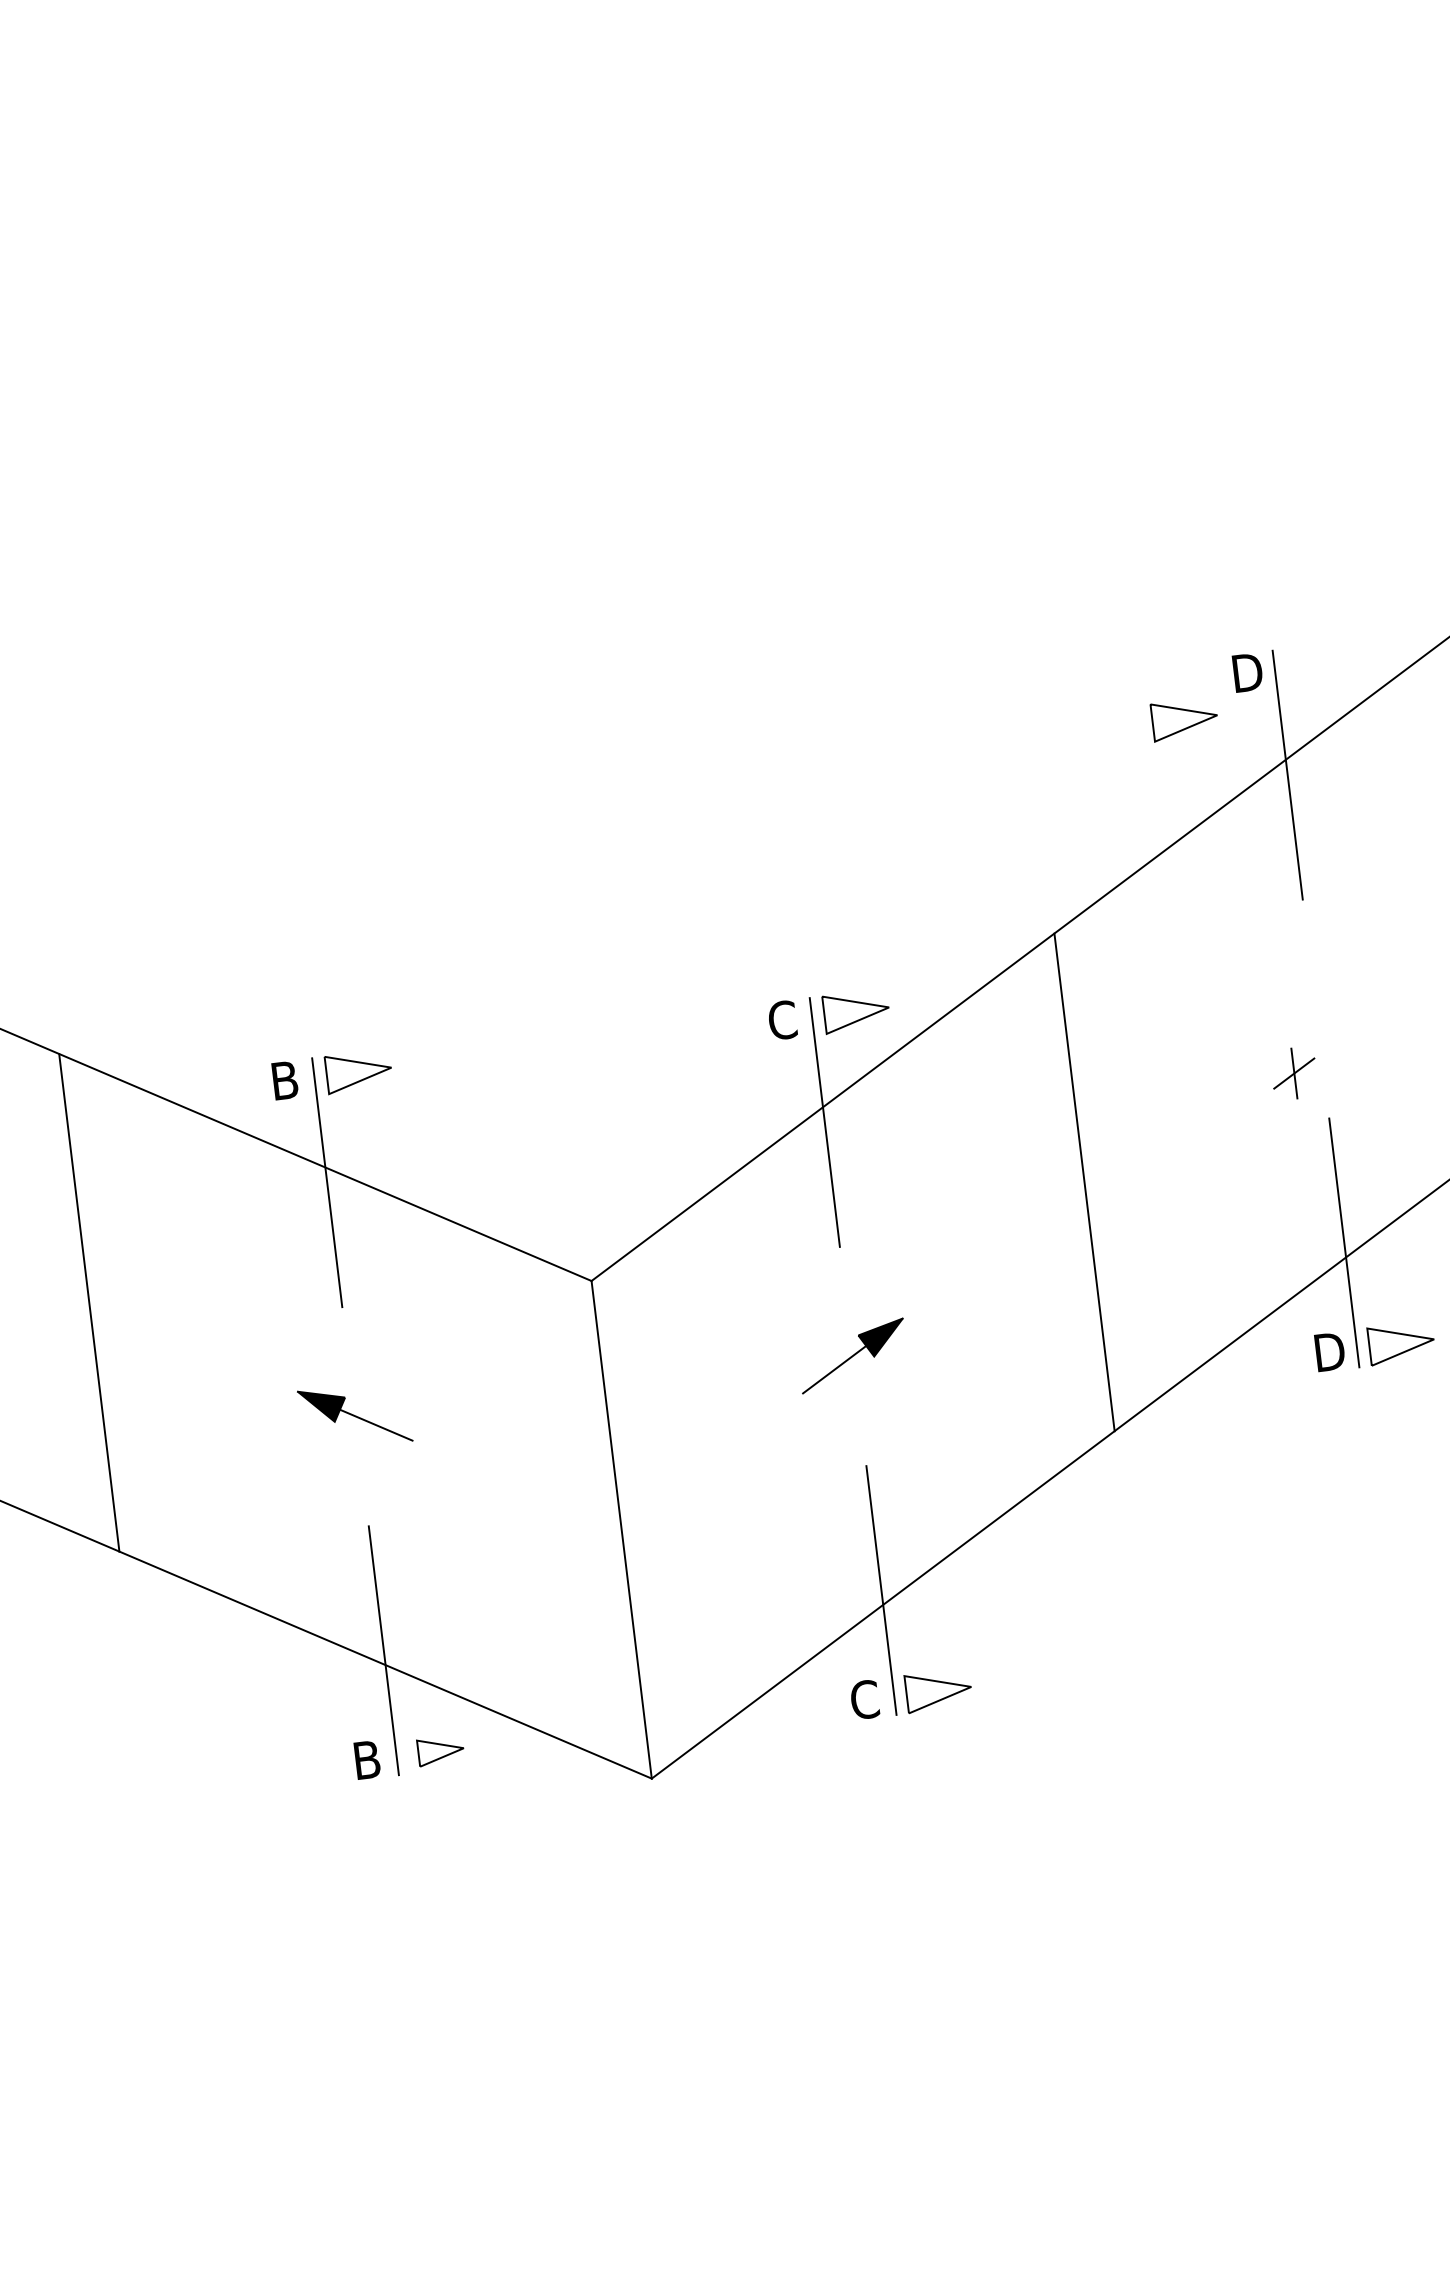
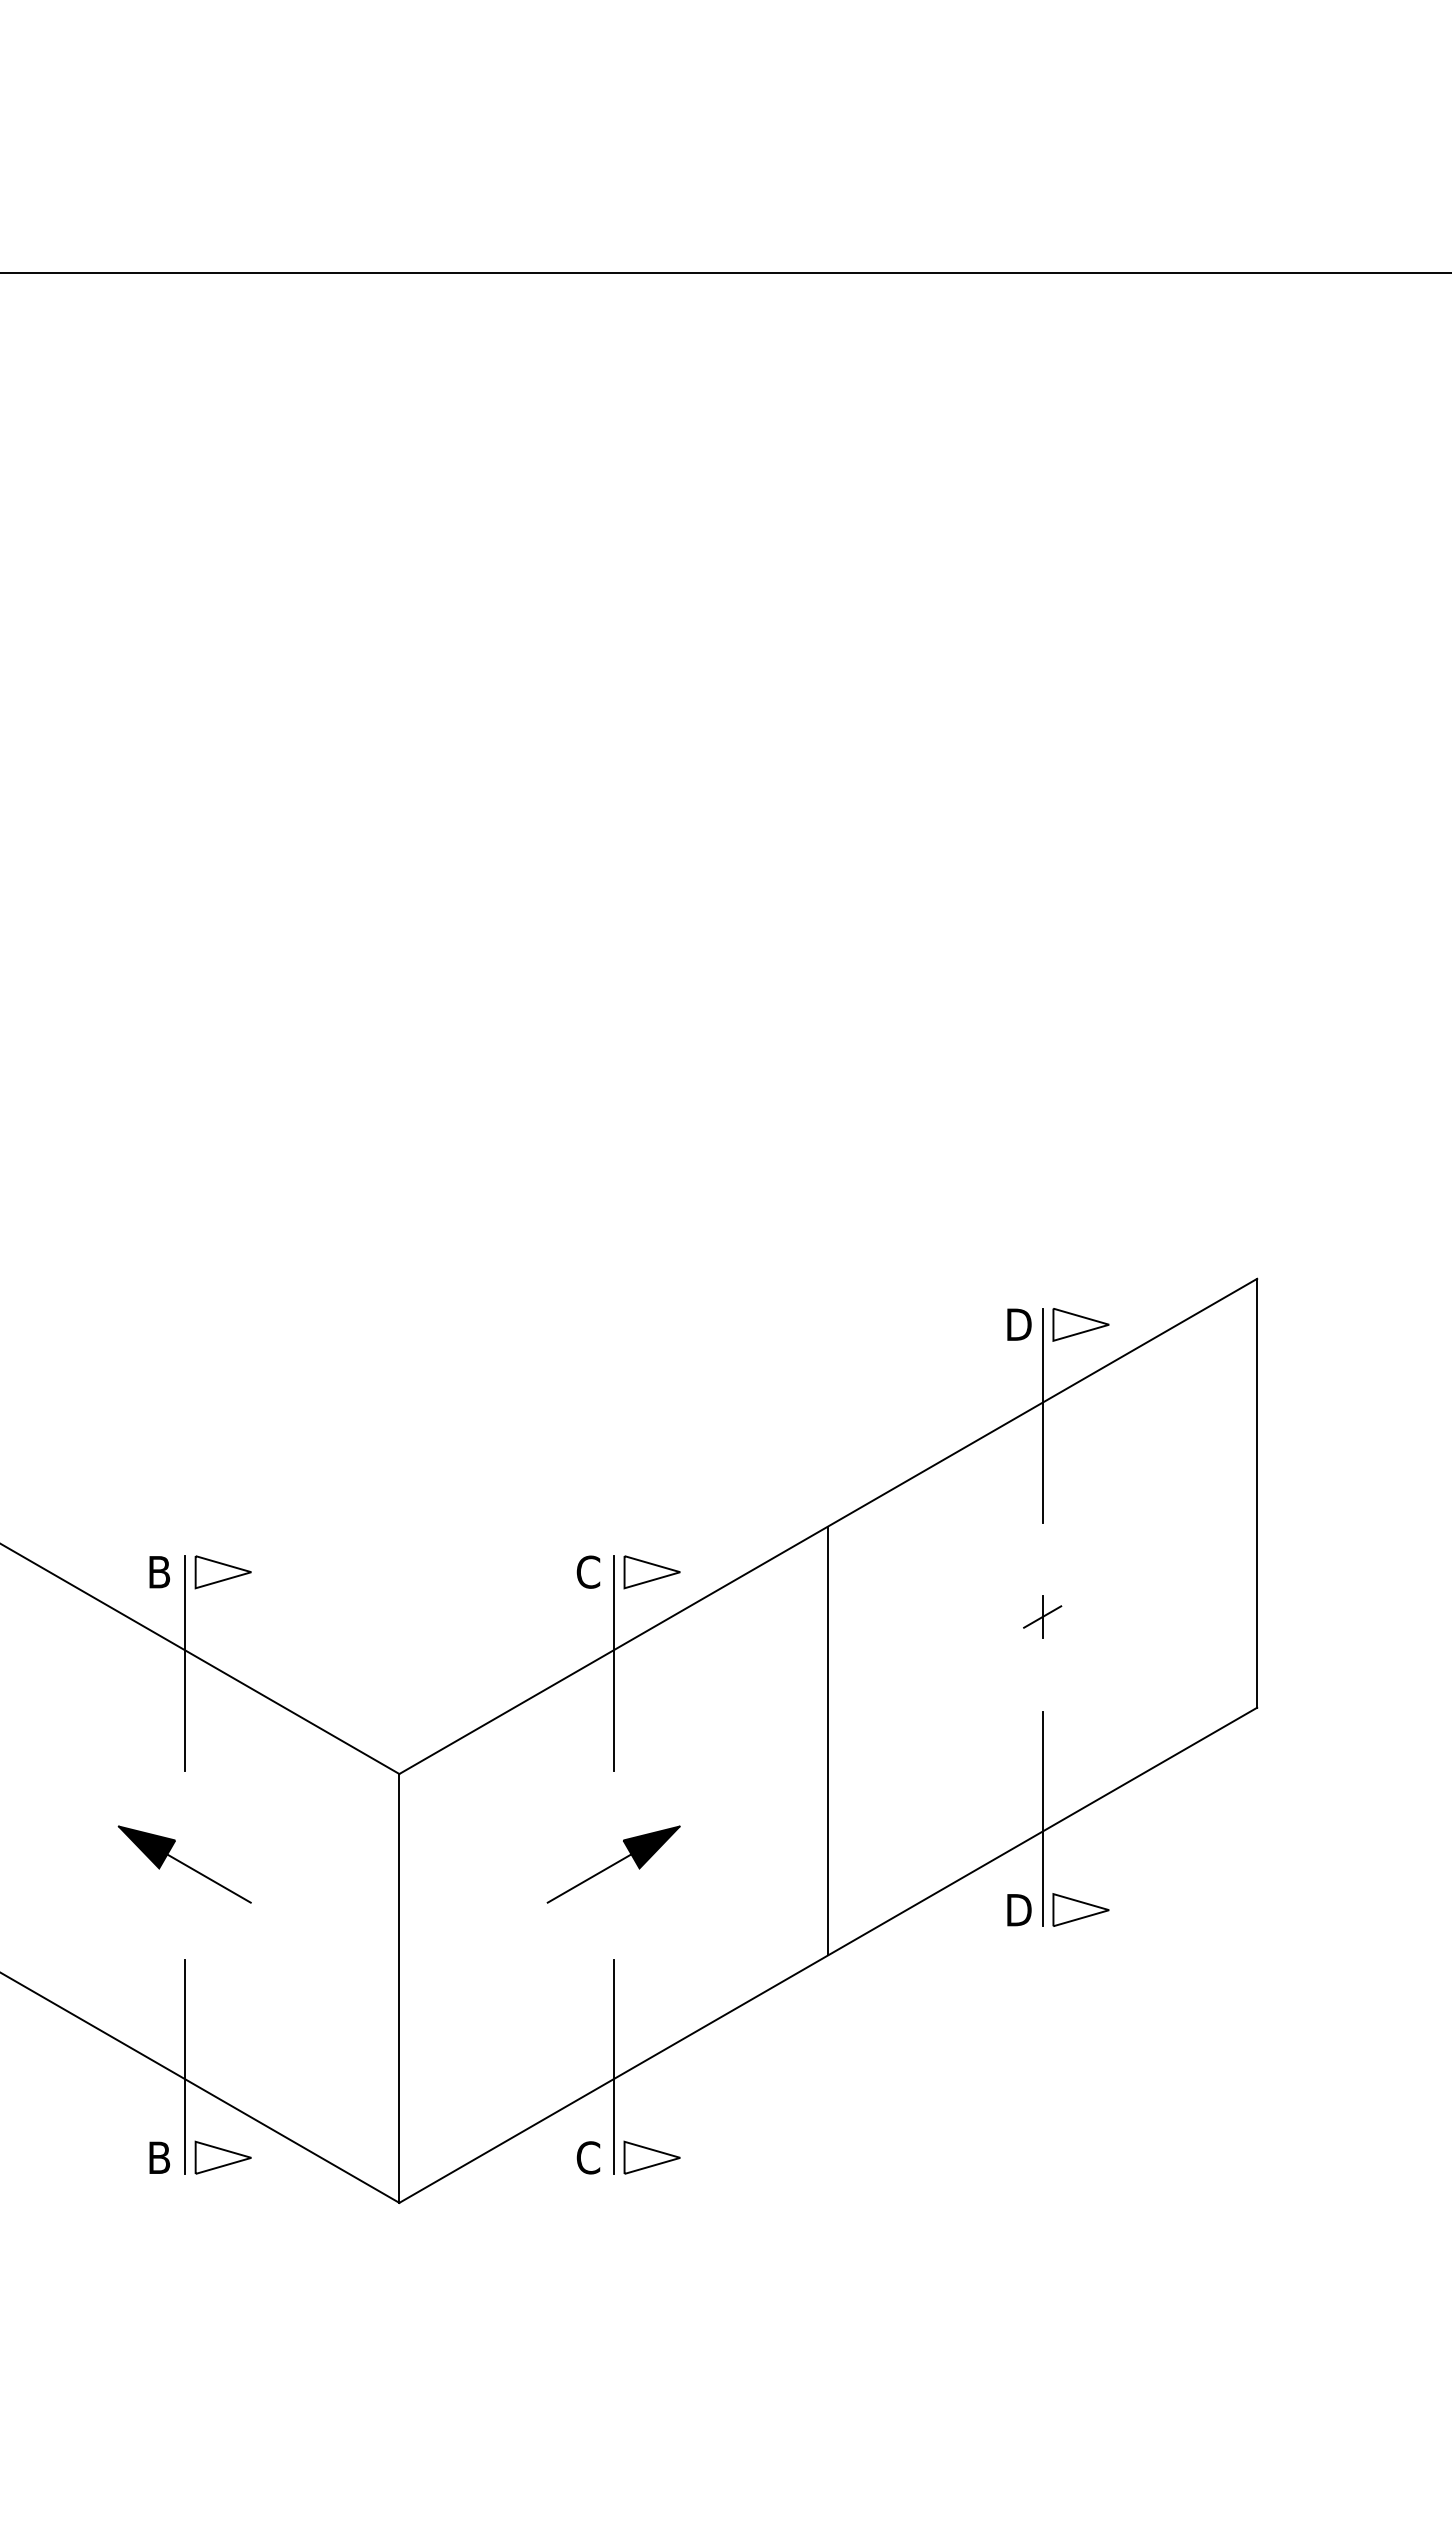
part: (1184, 718) -> (1080, 1324), moved
part: (1294, 1072) -> (1042, 1616), moved
part: (852, 1355) -> (613, 1864), size x1.43
part: (354, 1416) -> (184, 1864), size x1.43
part: (440, 1750) -> (222, 2157), size x1.43

